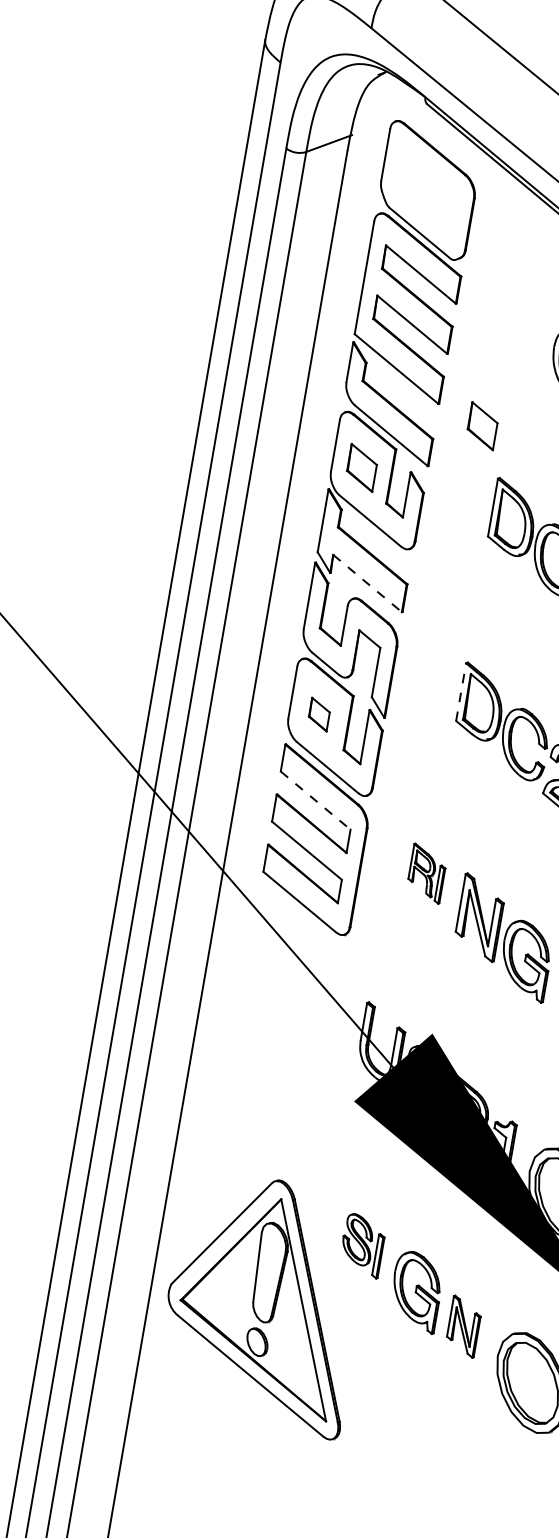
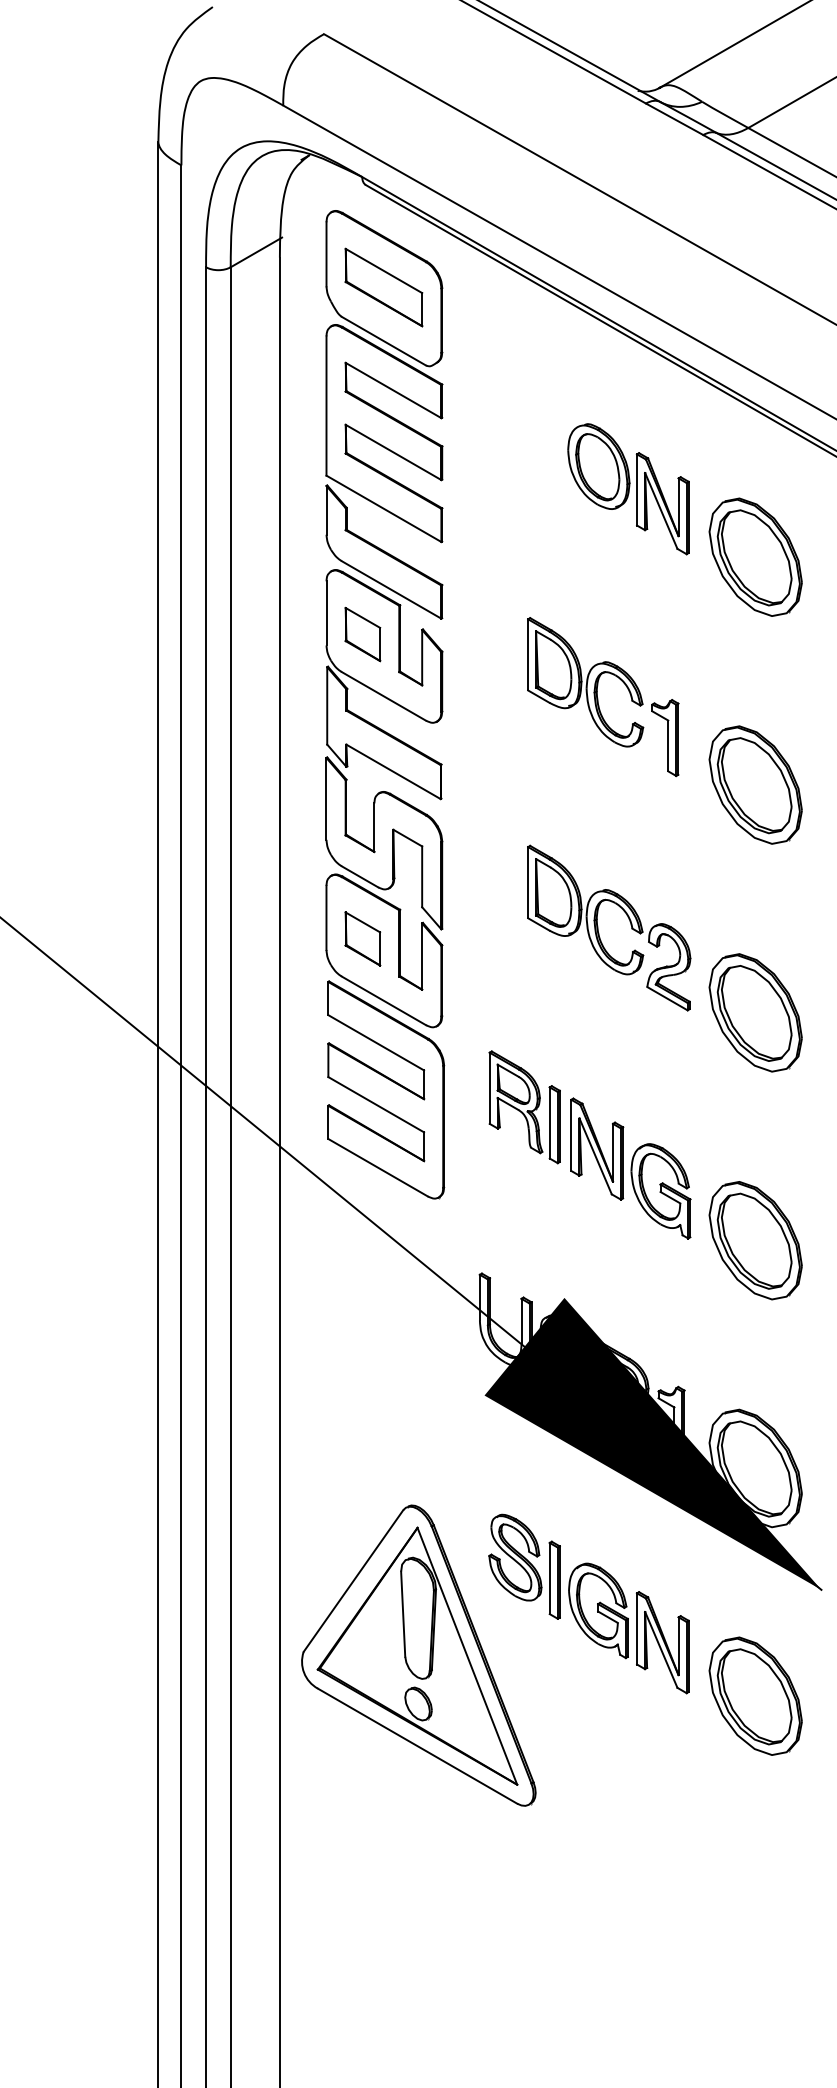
part: (427, 189) -> (383, 287), added
part: (482, 426) -> (498, 559), removed
line: (367, 584) -> (393, 772), dashed -> solid
line: (461, 692) -> (528, 882), dashed -> solid
part: (319, 714) -> (362, 938), size x1.43
line: (315, 801) -> (376, 1043), dashed -> solid
part: (426, 873) -> (524, 1107), size x1.67
part: (362, 1245) -> (524, 1566), size x1.43
part: (463, 1326) -> (662, 1642), size x1.43

